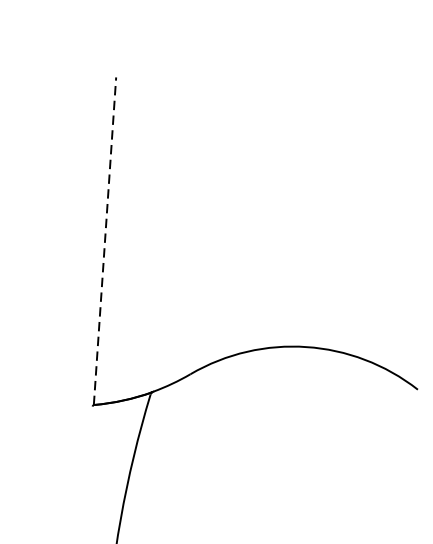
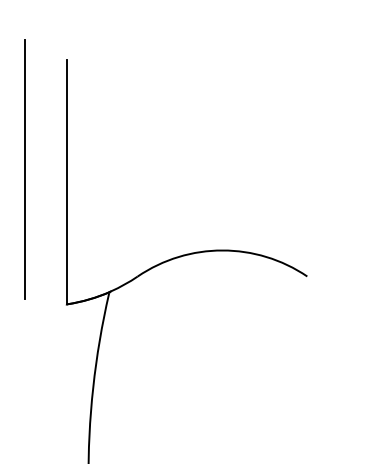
line: (49, 219) -> (25, 168), added
line: (105, 240) -> (67, 181), dashed -> solid

